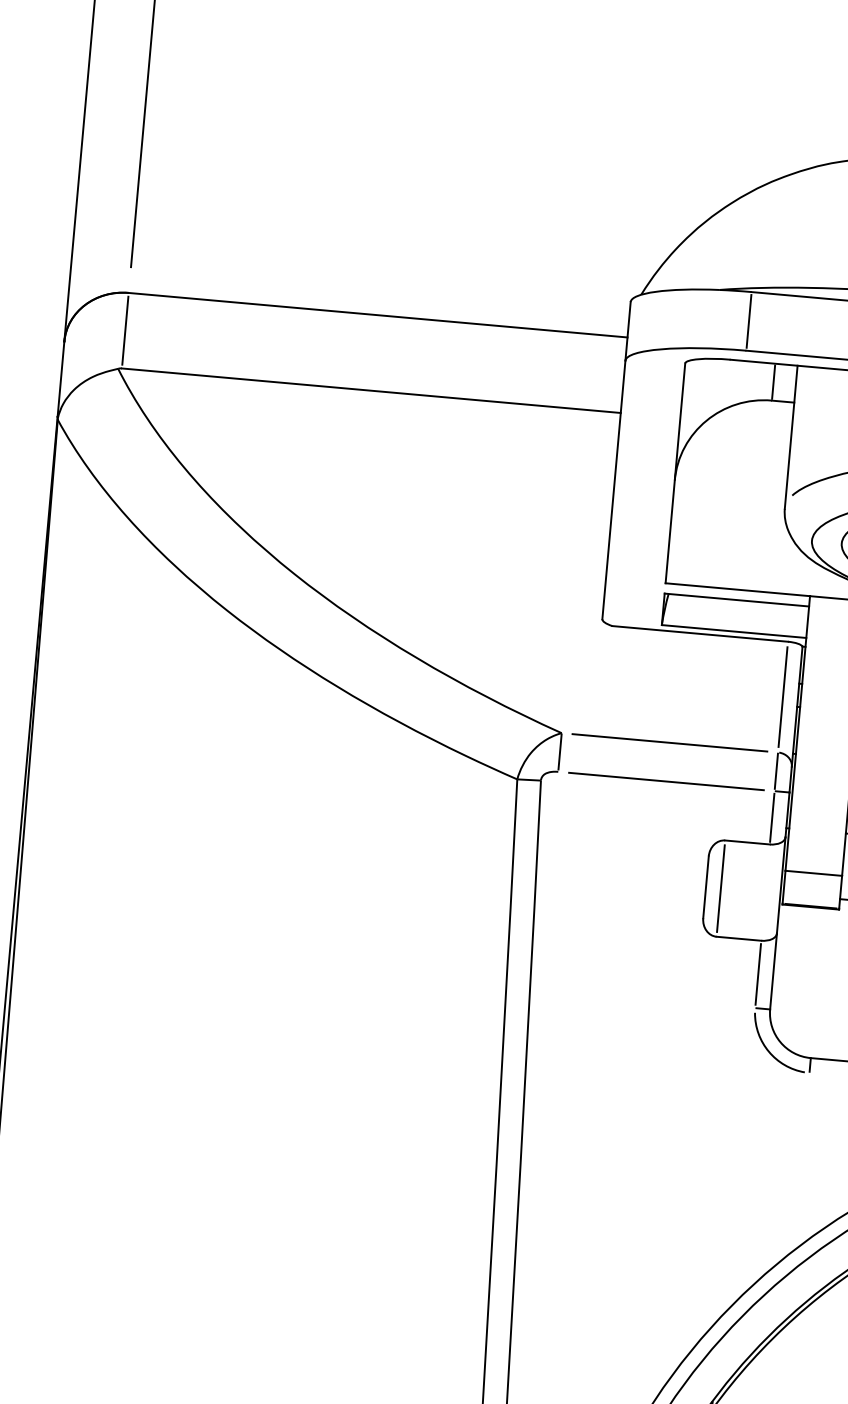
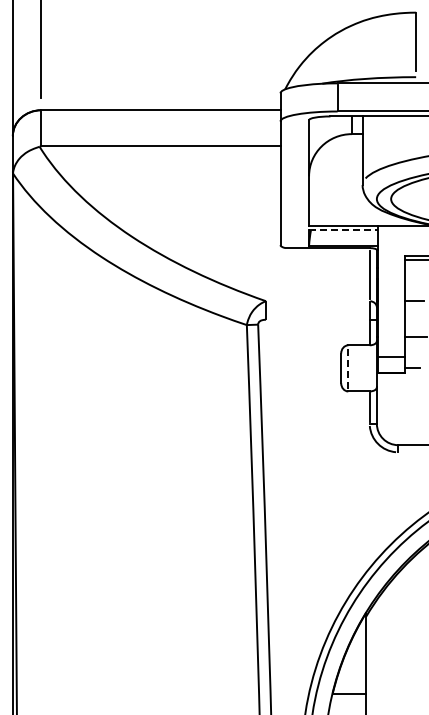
line: (736, 600) -> (343, 230), solid -> dashed
line: (669, 743) -> (317, 301), removed
line: (665, 780) -> (317, 319), removed
line: (721, 888) -> (348, 368), solid -> dashed

